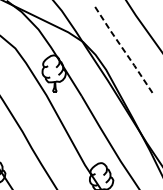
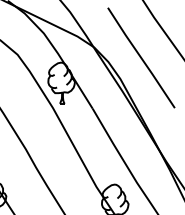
line: (124, 51) -> (141, 58), dashed -> solid

